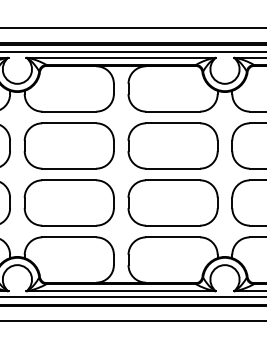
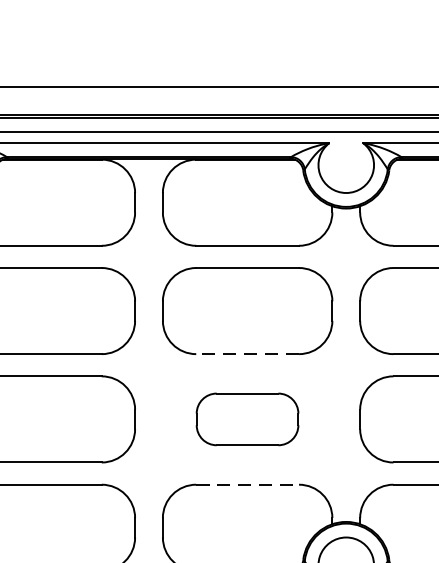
line: (172, 168) -> (246, 353), solid -> dashed
part: (172, 202) -> (246, 418), size x0.6
line: (173, 237) -> (248, 484), solid -> dashed

